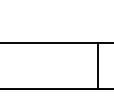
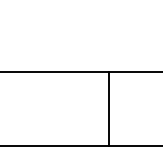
line: (97, 65) -> (108, 108), moved

